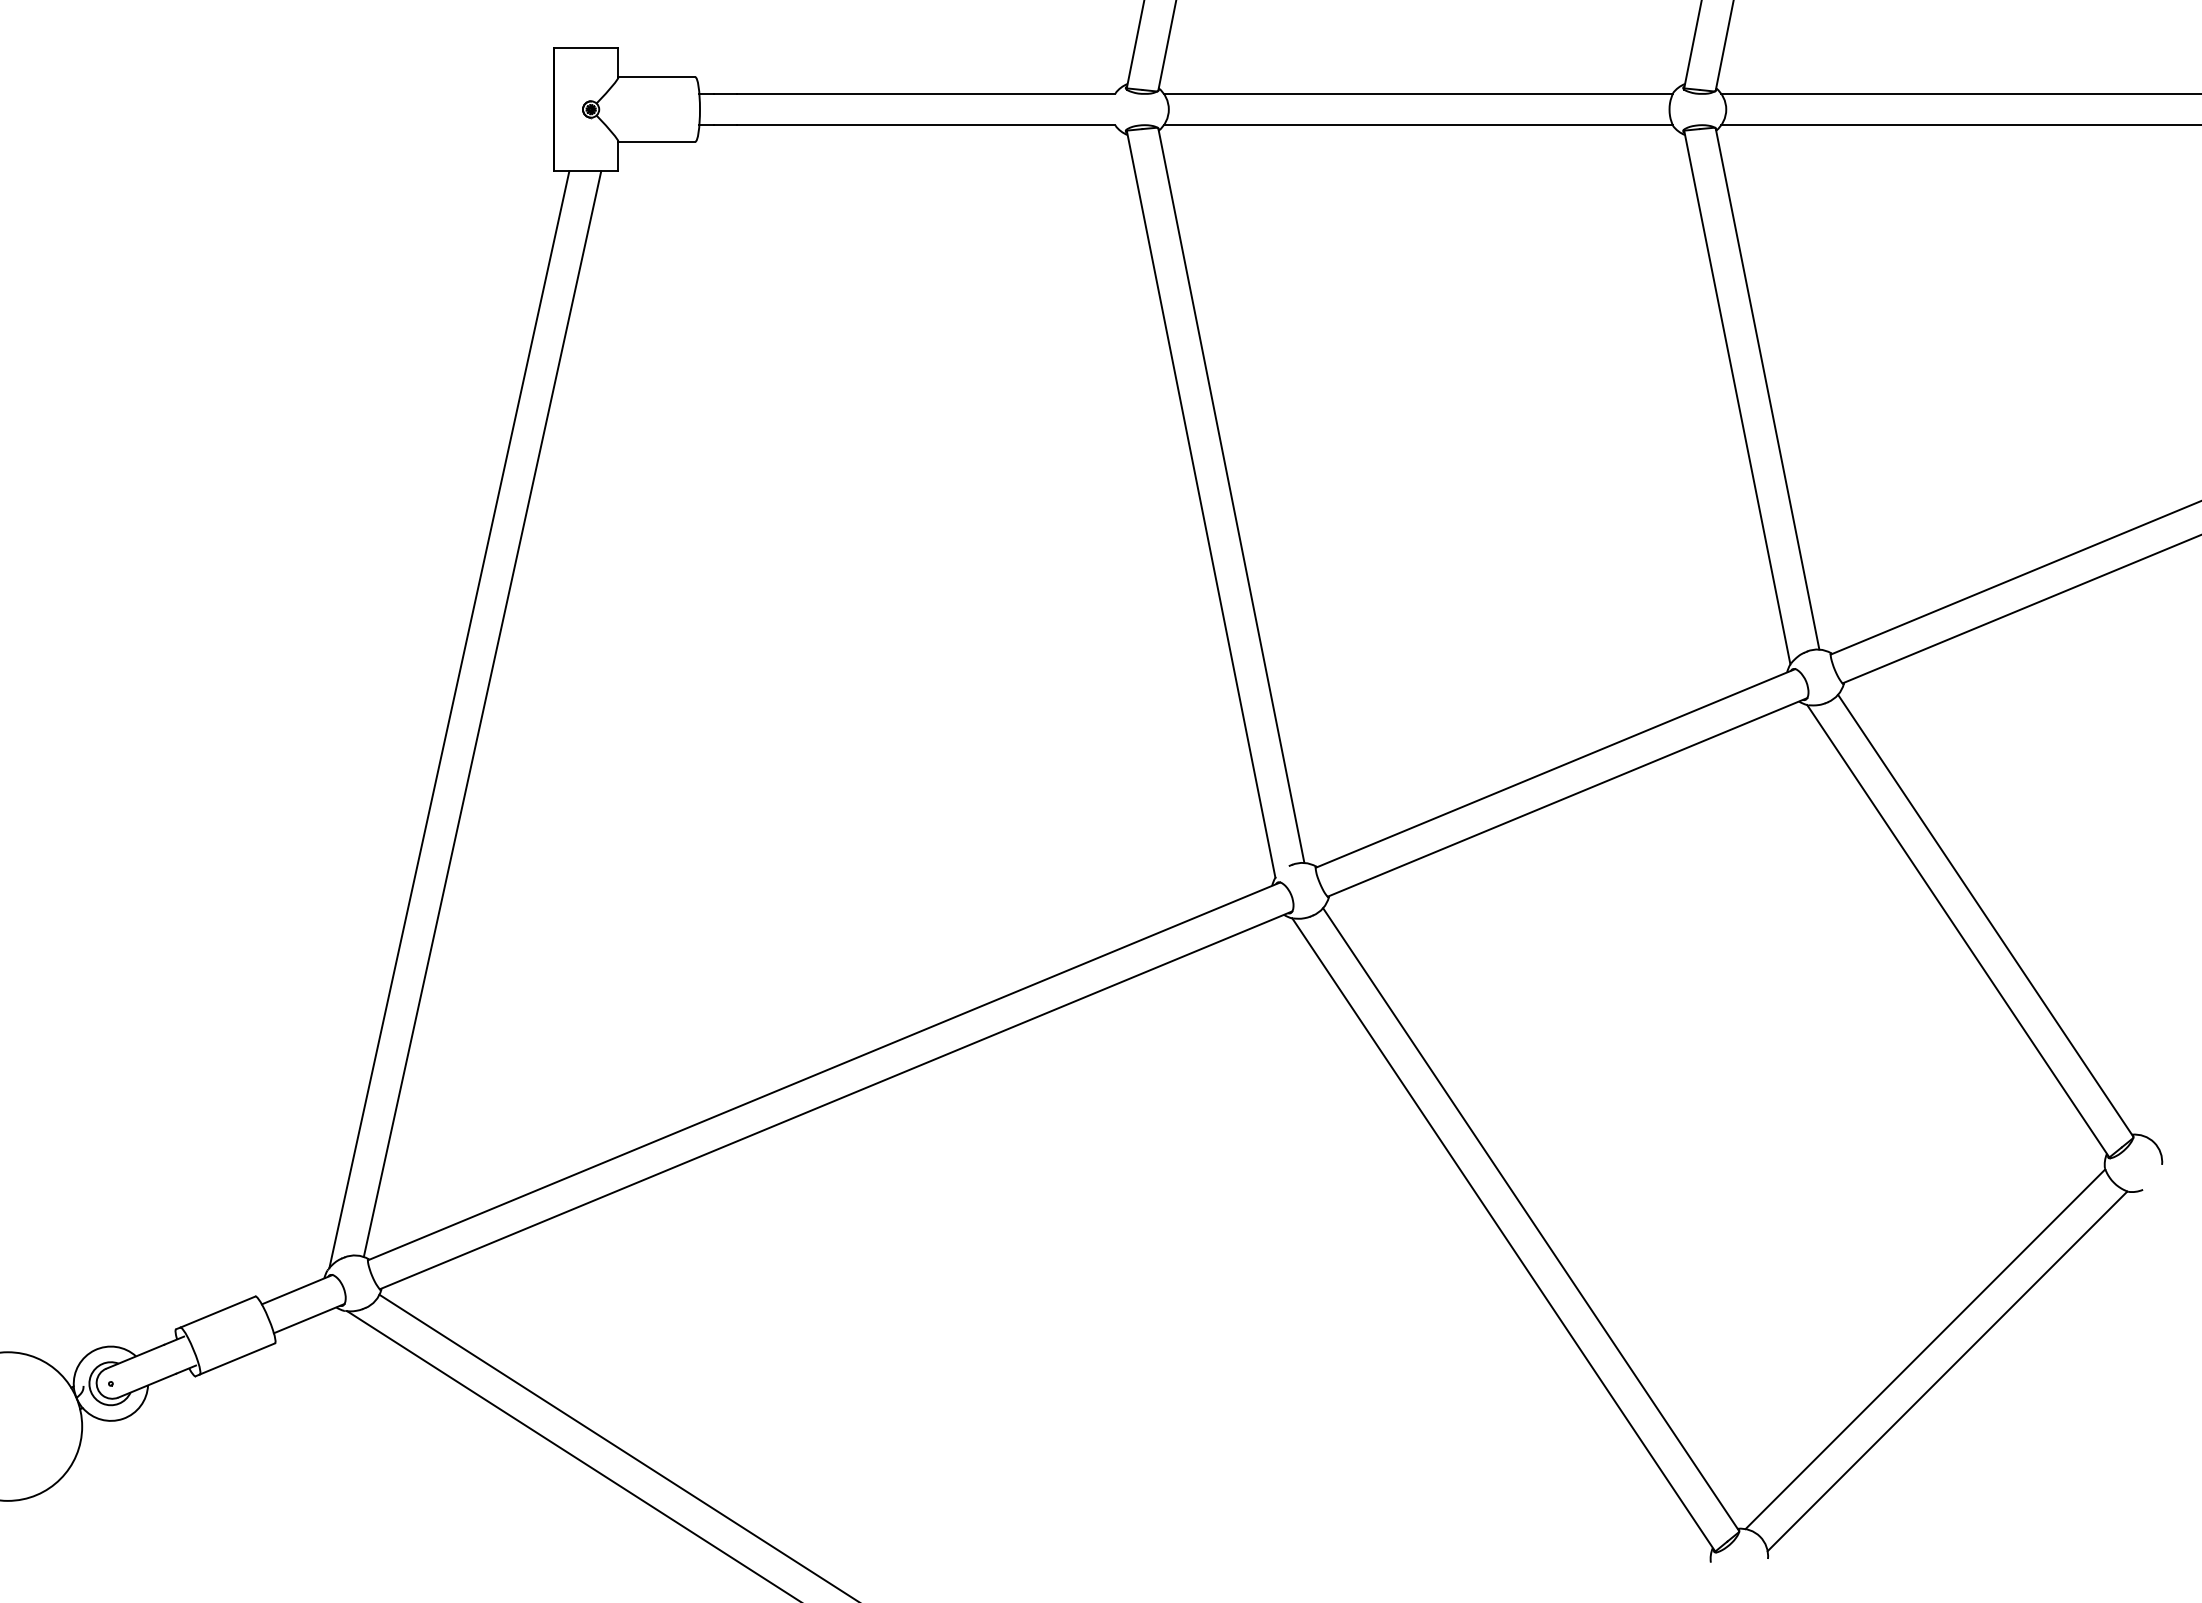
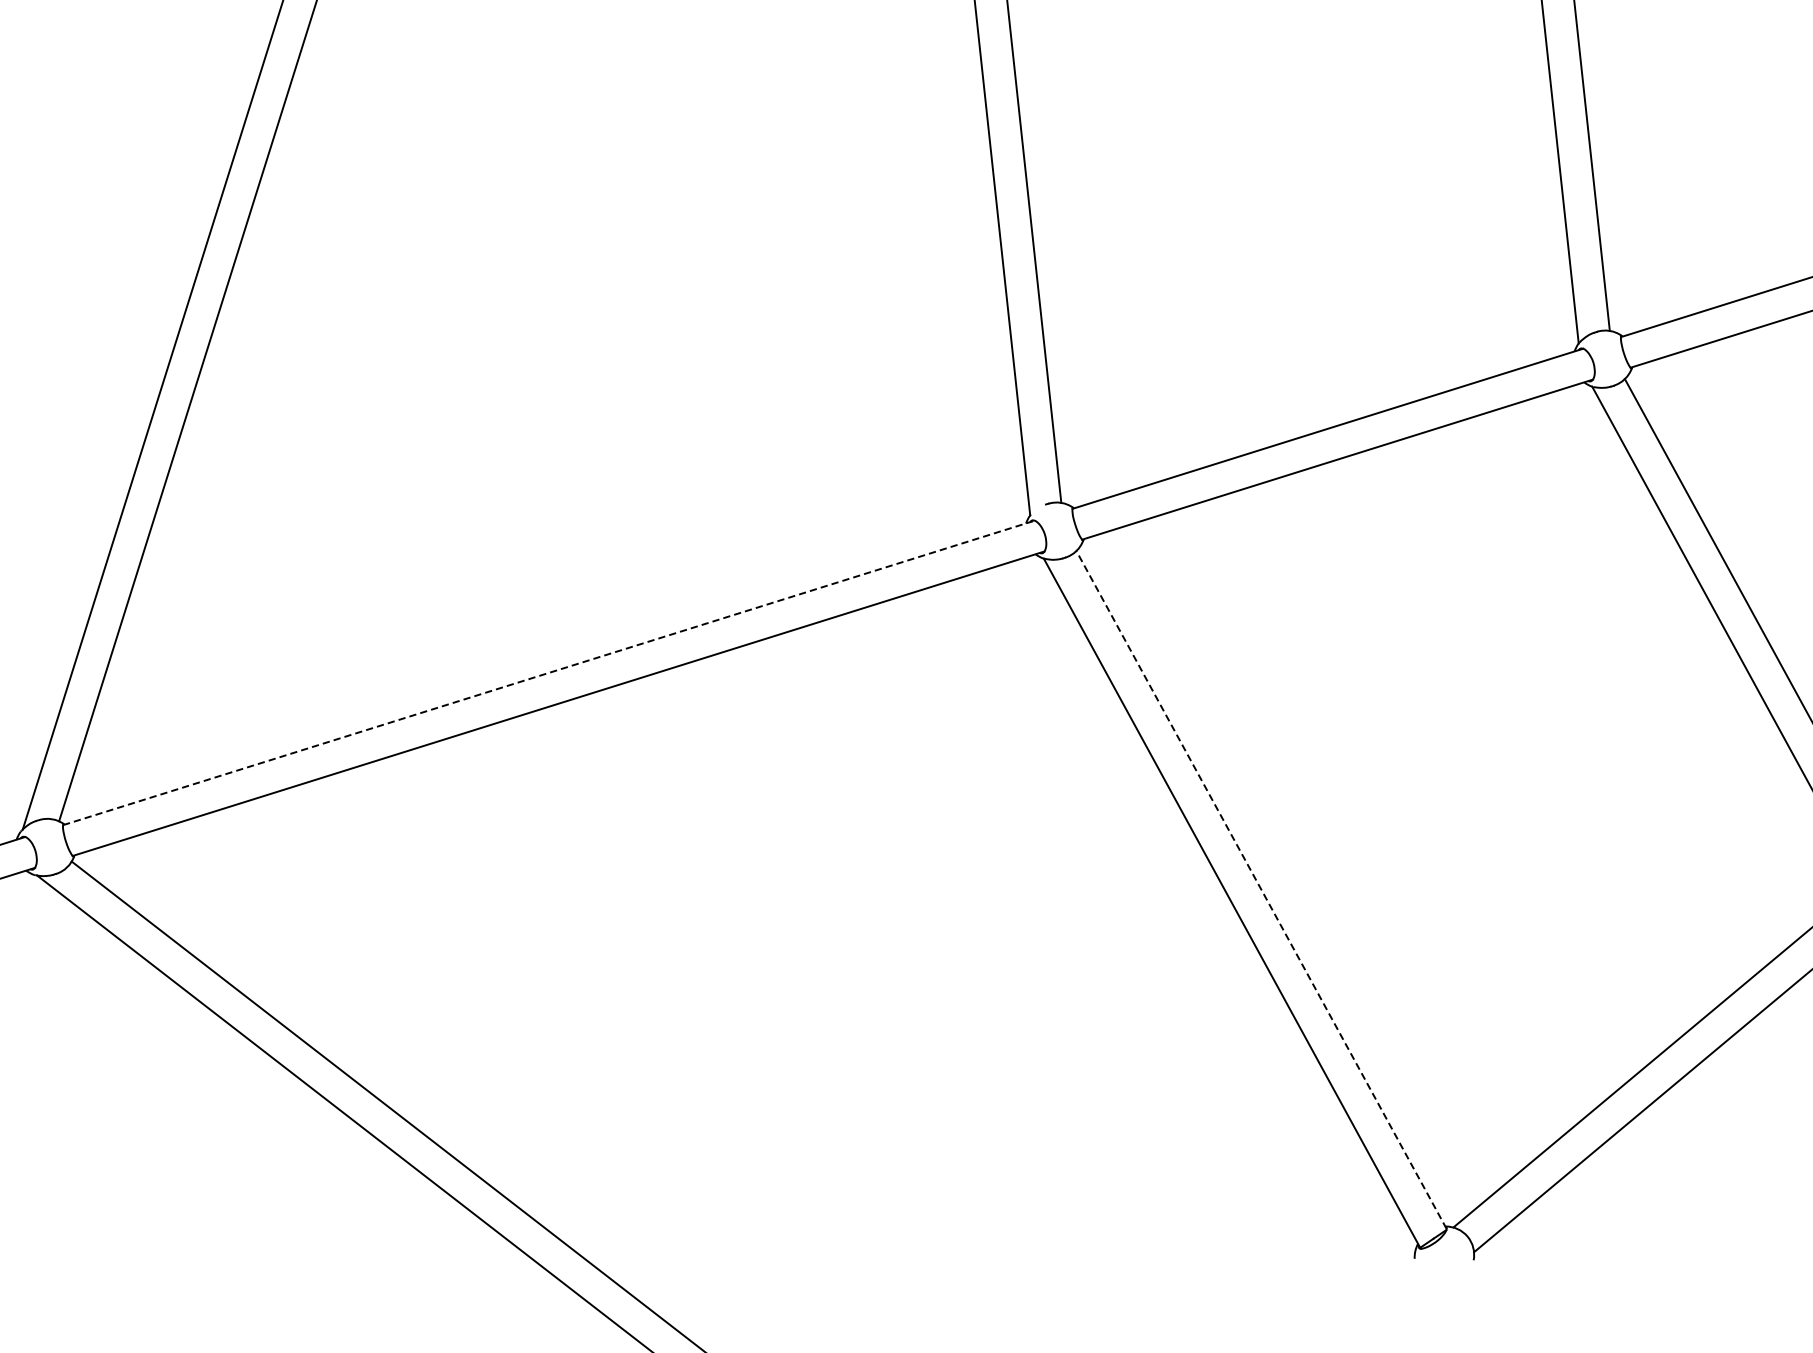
line: (824, 1071) -> (549, 673), solid -> dashed
line: (1530, 1219) -> (1260, 889), solid -> dashed

